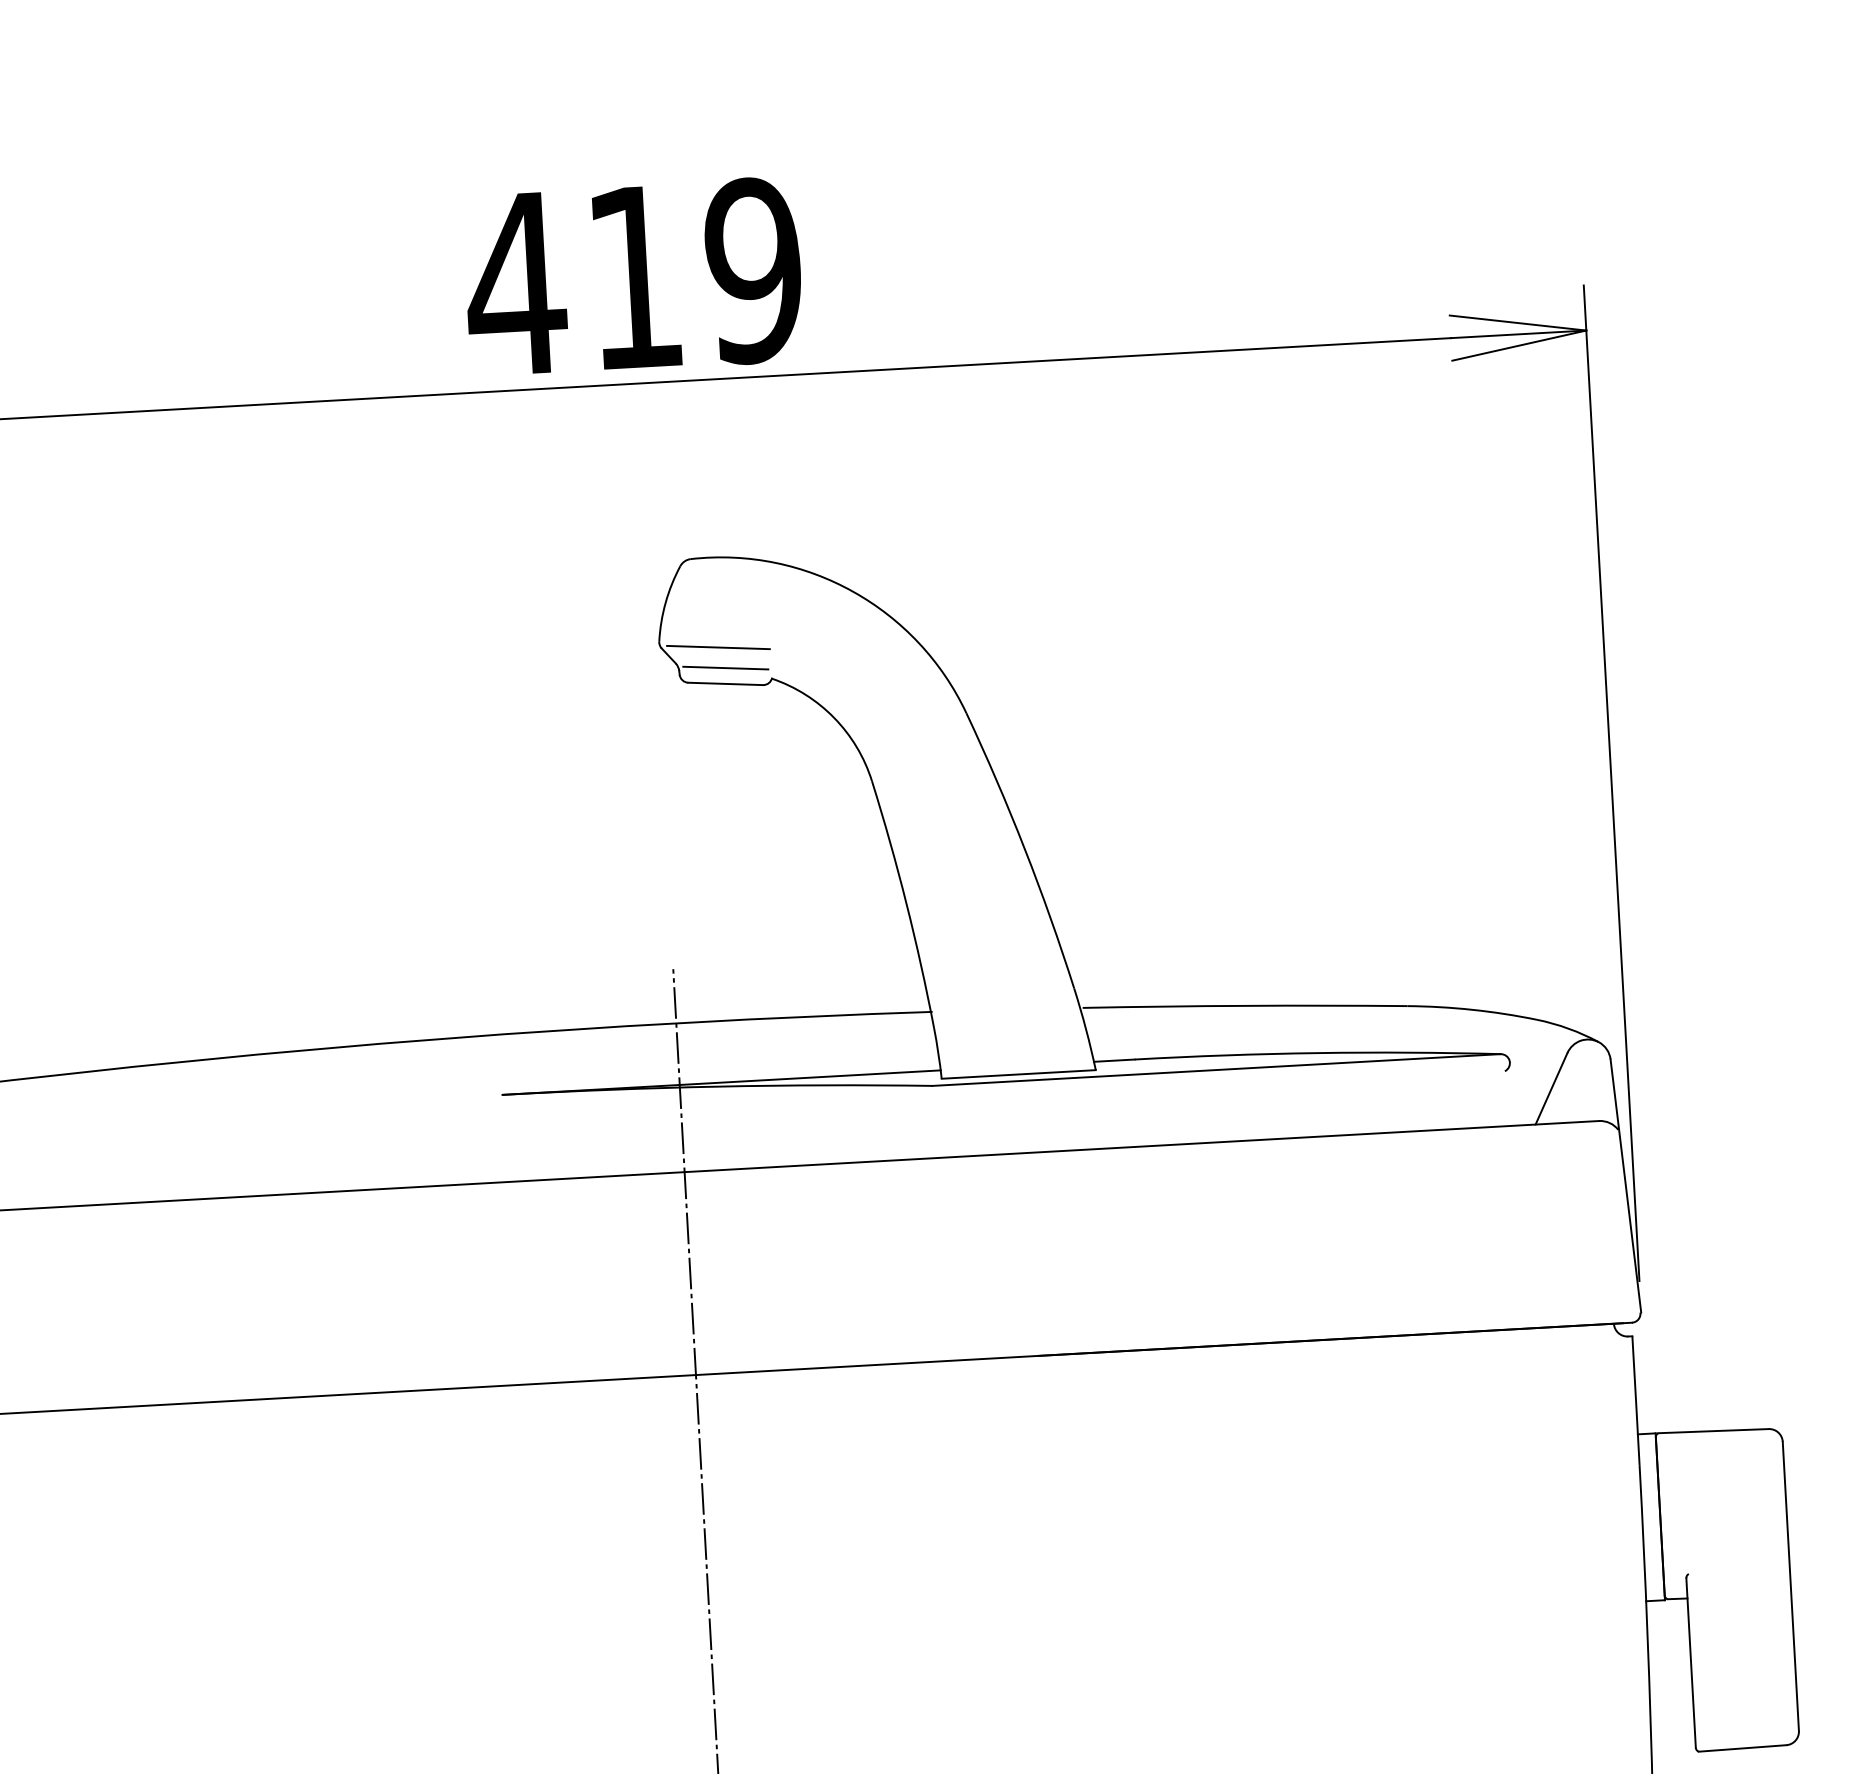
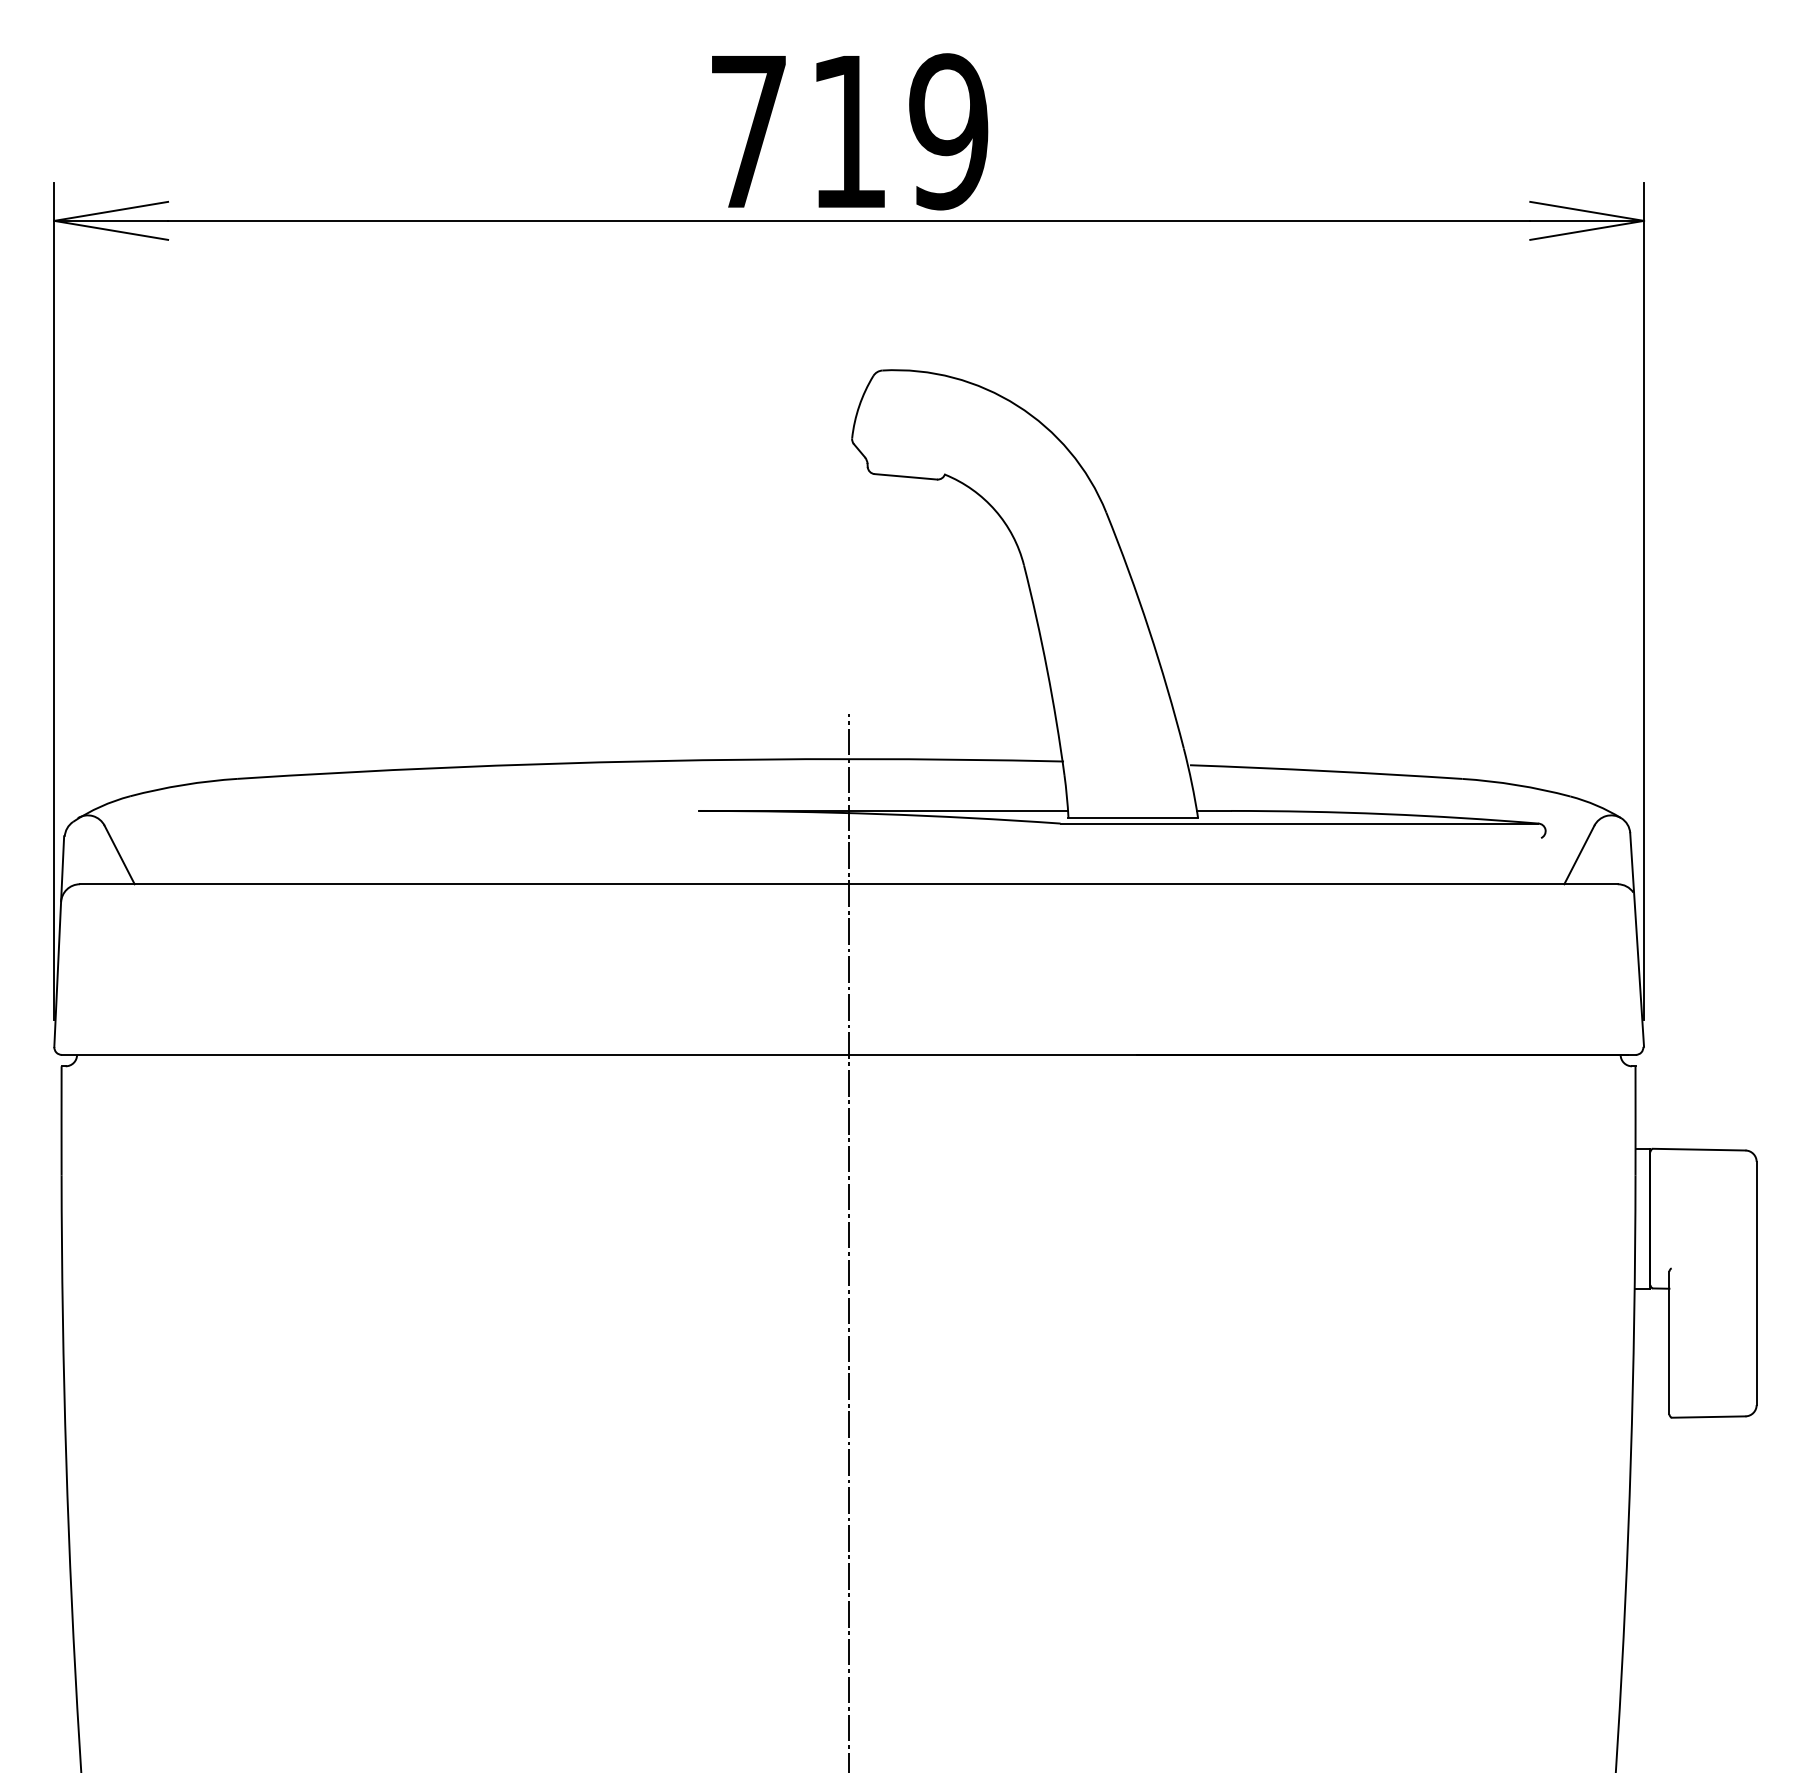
text: (515, 283) -> (748, 131), 419 -> 719
line: (718, 646) -> (901, 445), removed
line: (725, 668) -> (906, 463), removed

